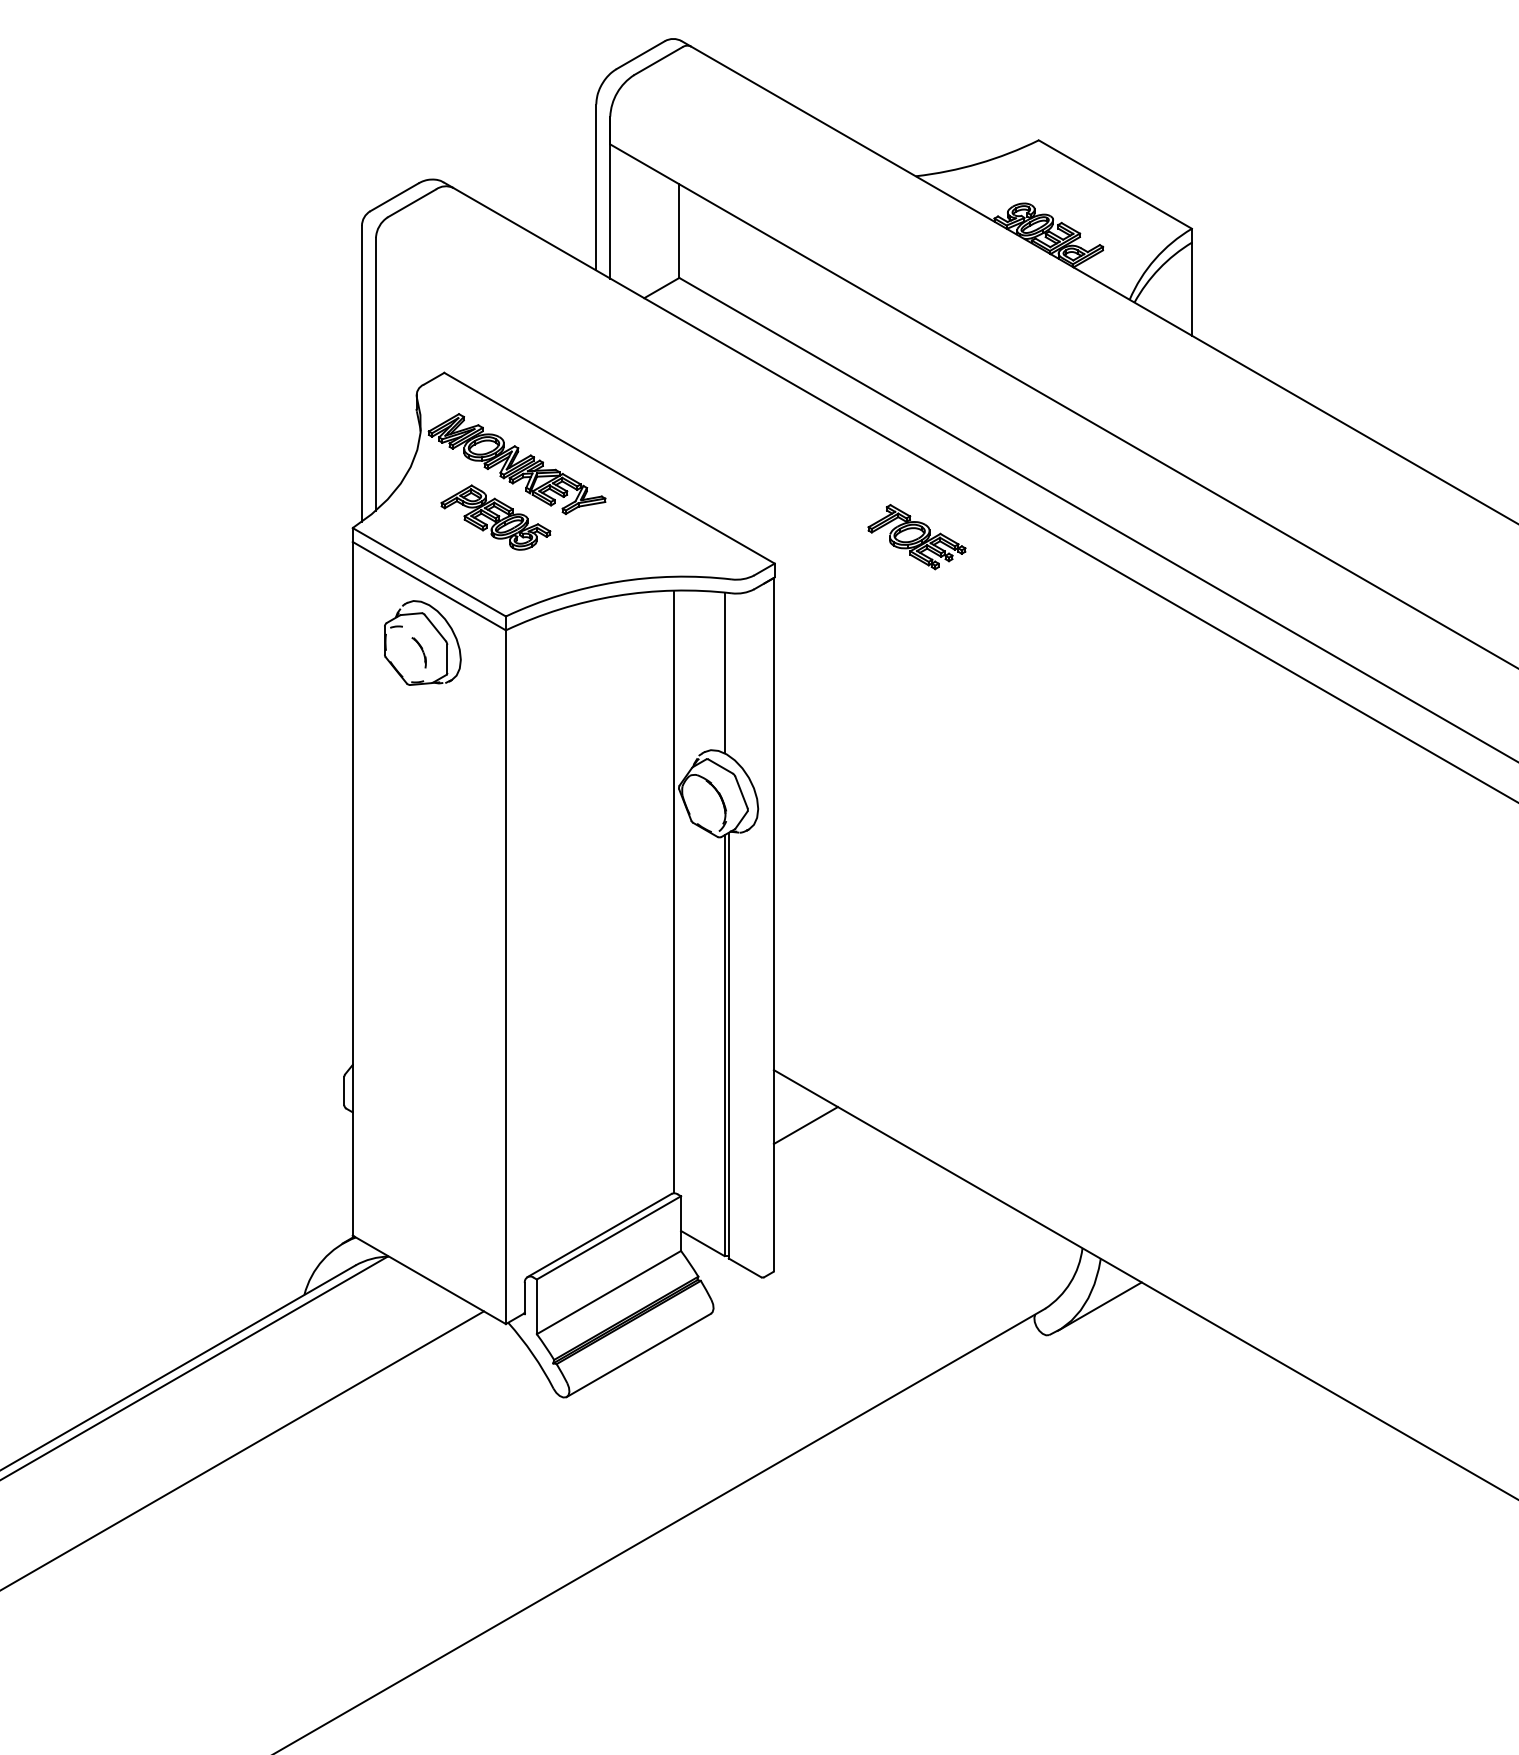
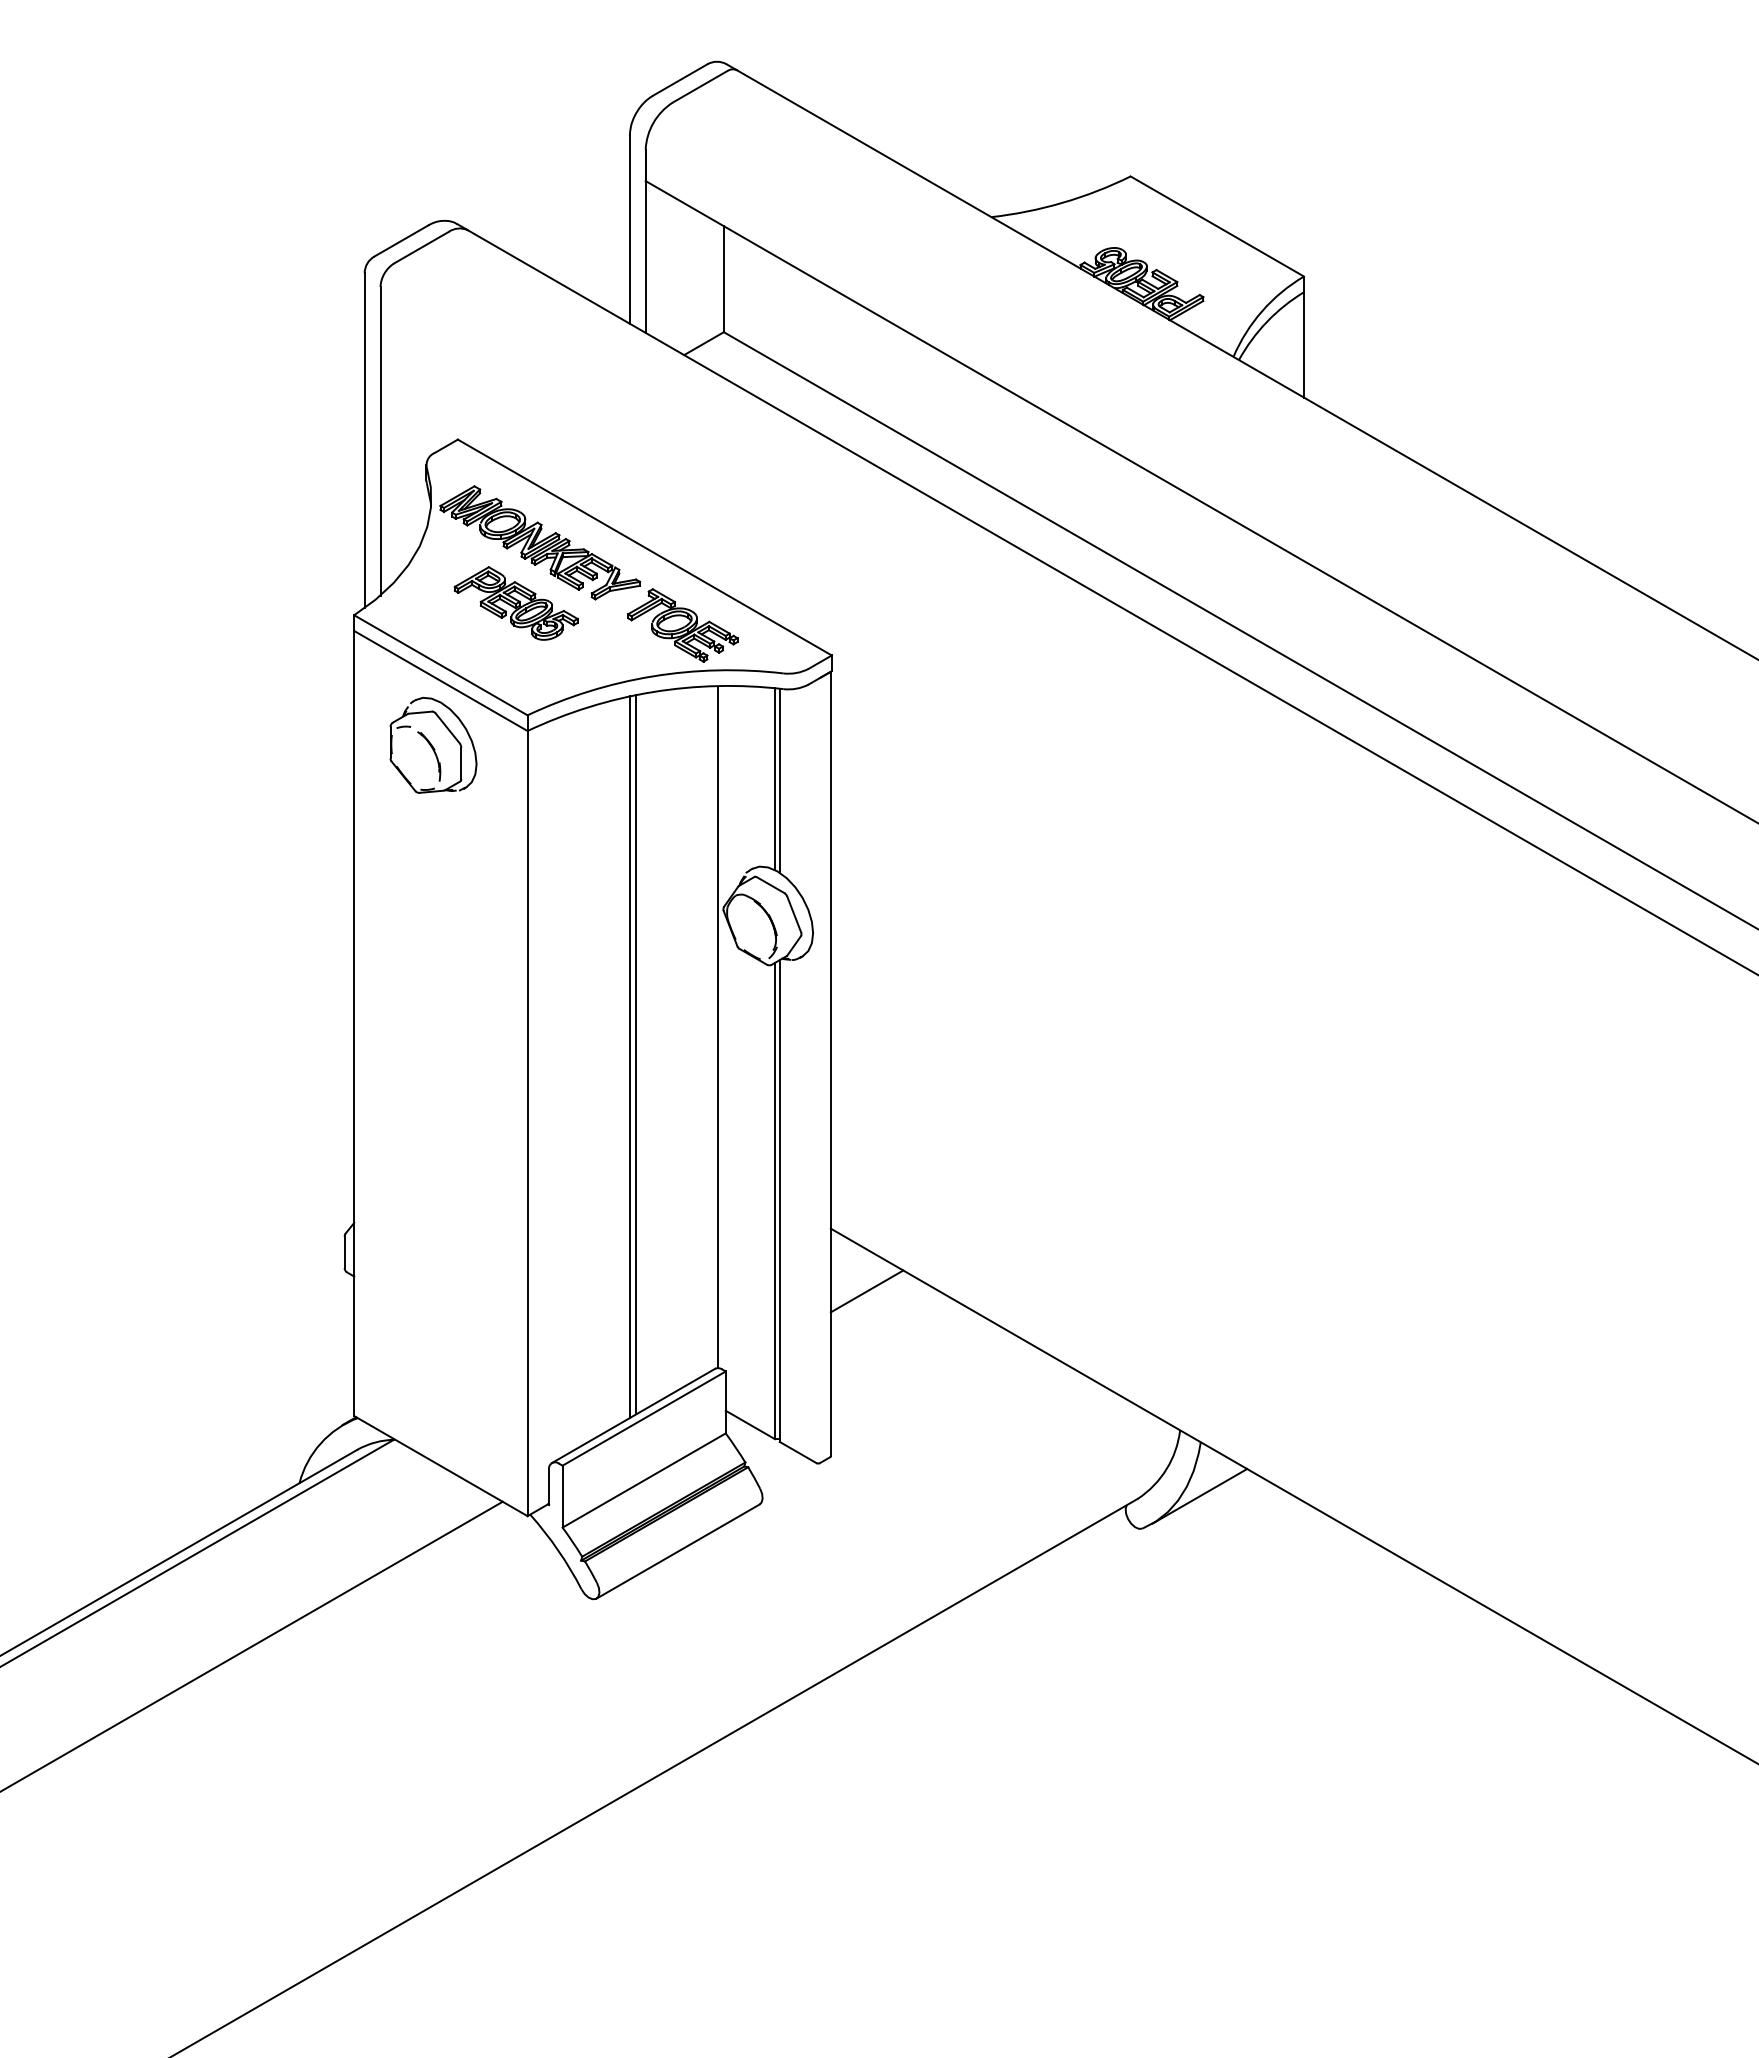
part: (916, 537) -> (682, 625), moved
part: (419, 652) -> (429, 756), size x1.43
line: (728, 674) -> (779, 780), added
line: (602, 916) -> (636, 1054), added
line: (595, 918) -> (629, 1057), added

